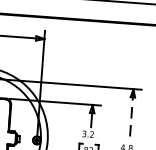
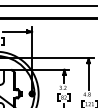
line: (131, 115) -> (88, 74), dashed -> solid

